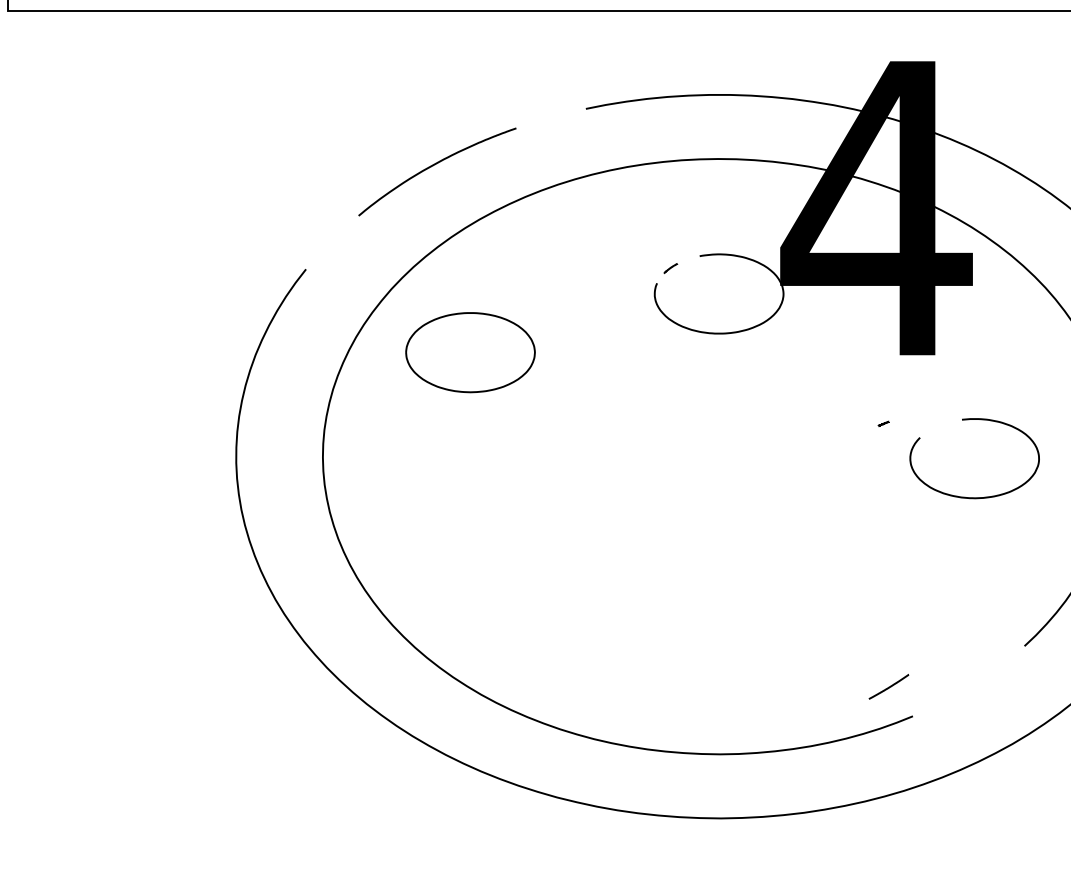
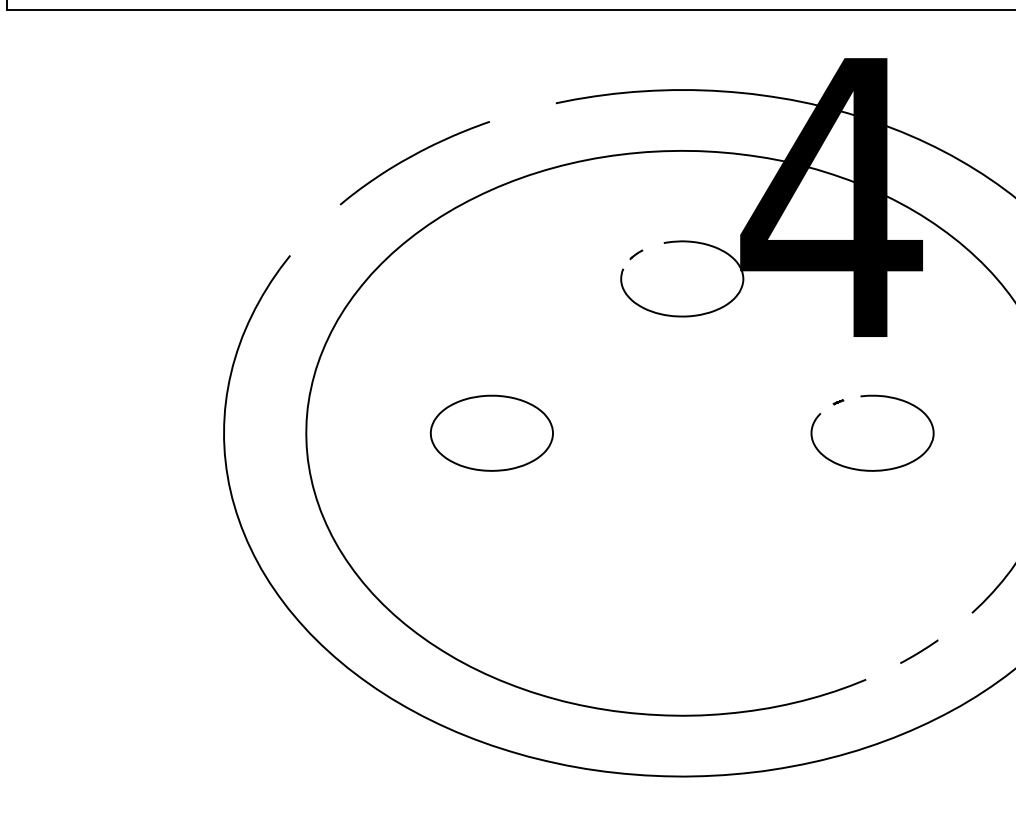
part: (470, 352) -> (491, 433), moved
curve: (968, 420) -> (866, 397), moved
line: (888, 686) -> (918, 651), moved

